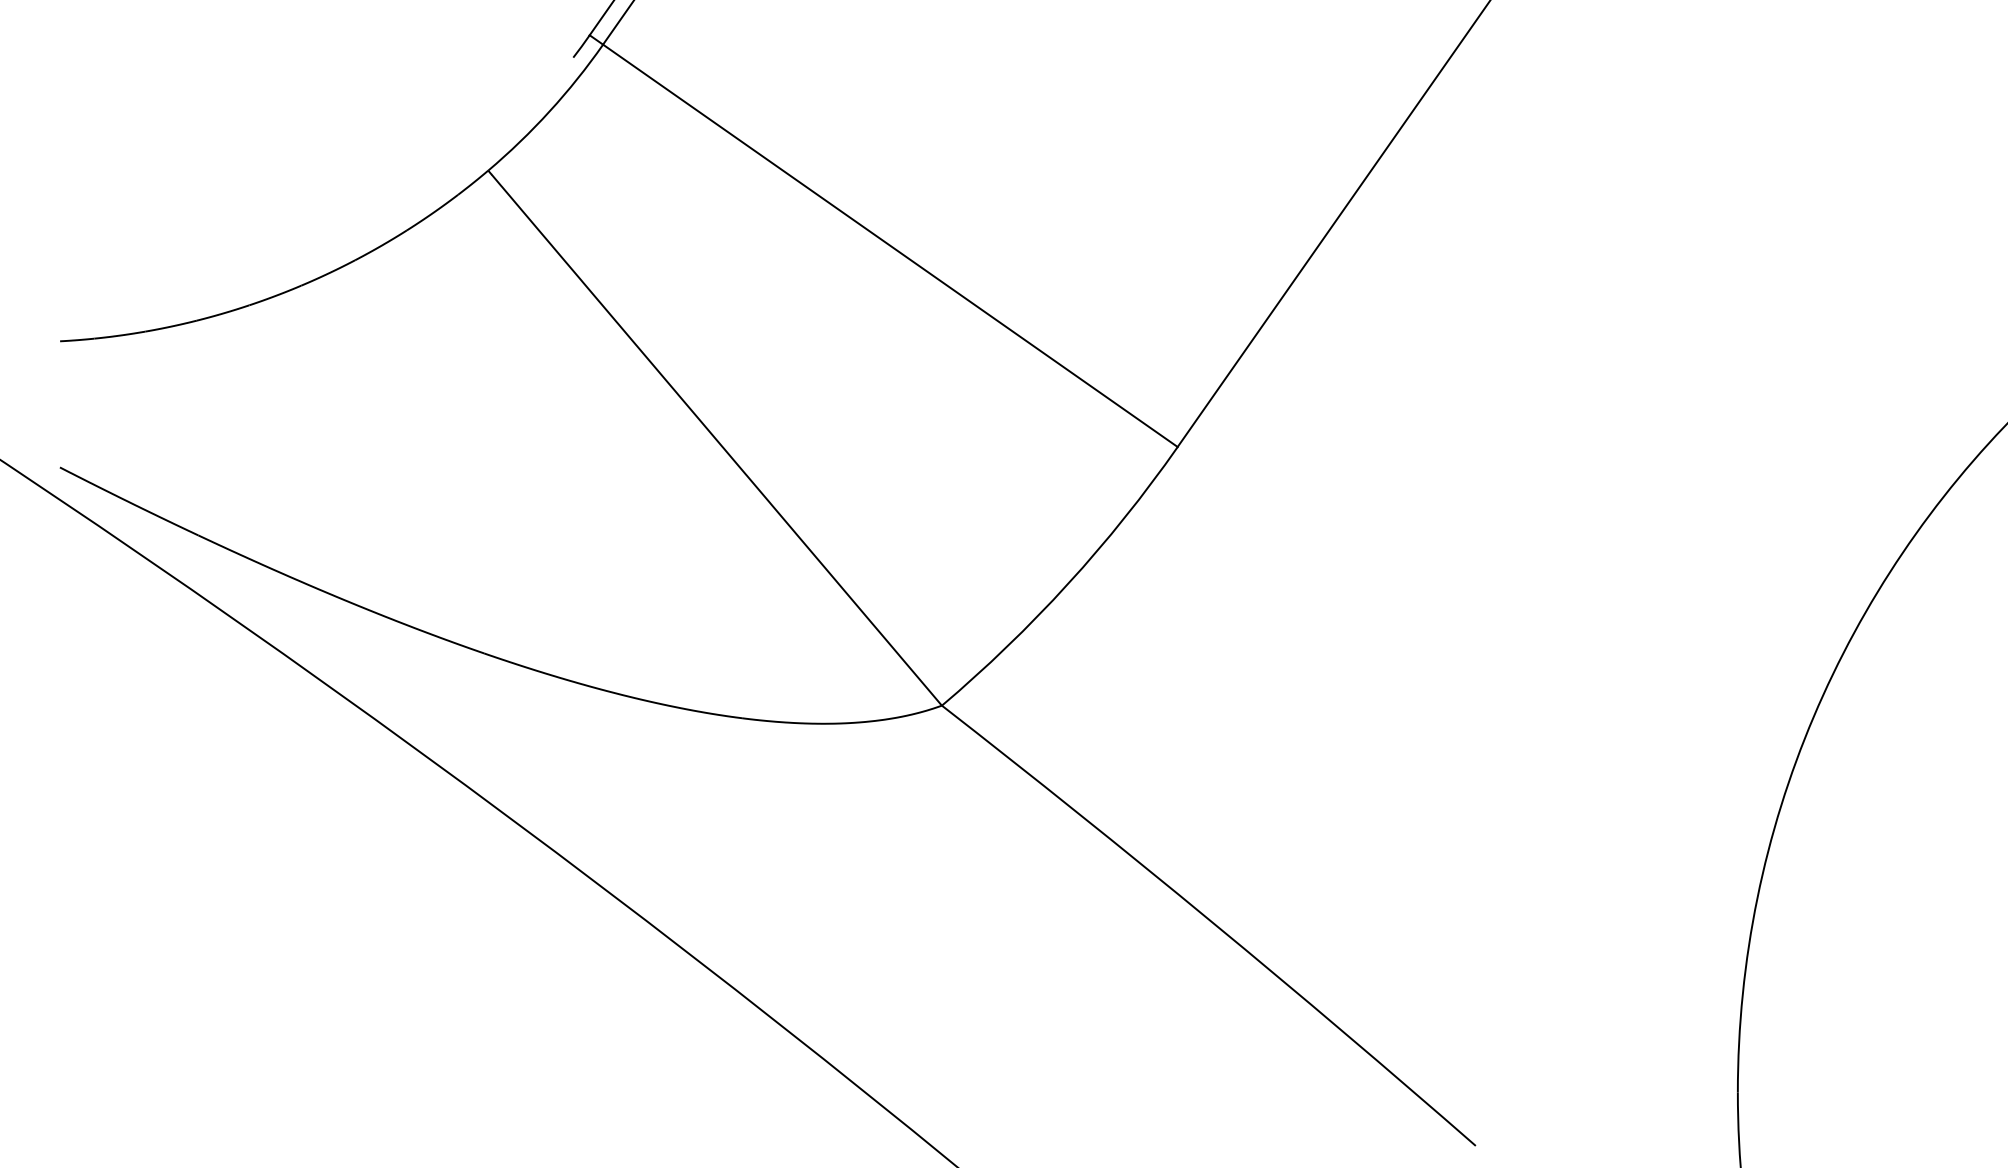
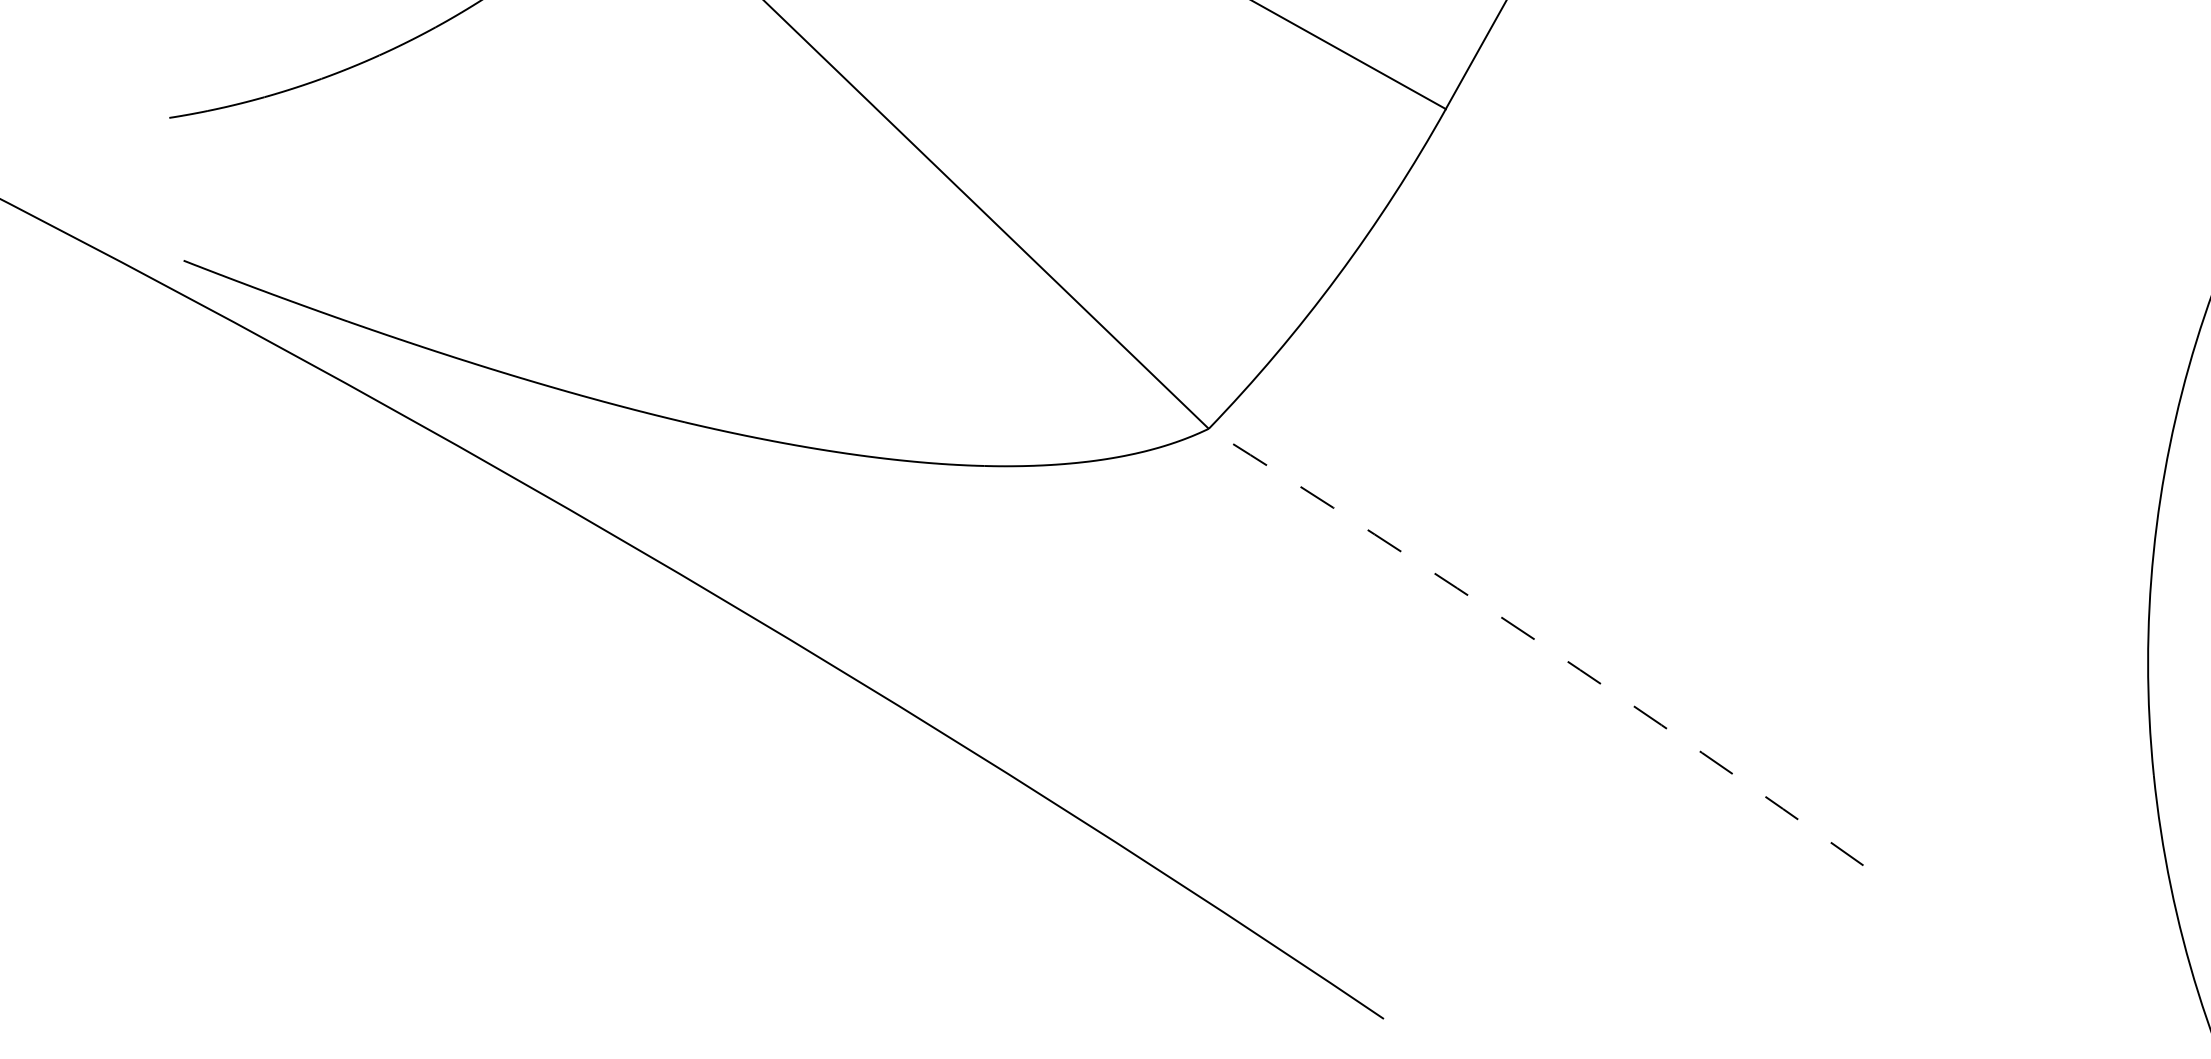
arc: (1211, 922) -> (1538, 643), solid -> dashed

